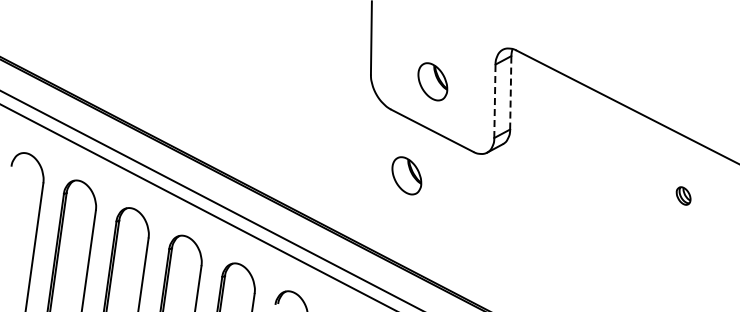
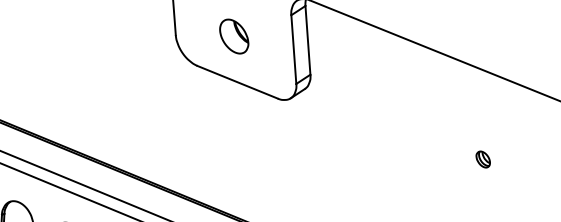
line: (510, 92) -> (307, 40), dashed -> solid
line: (494, 101) -> (293, 49), dashed -> solid
part: (406, 175) -> (217, 126), removed
part: (683, 195) -> (483, 159), moved

